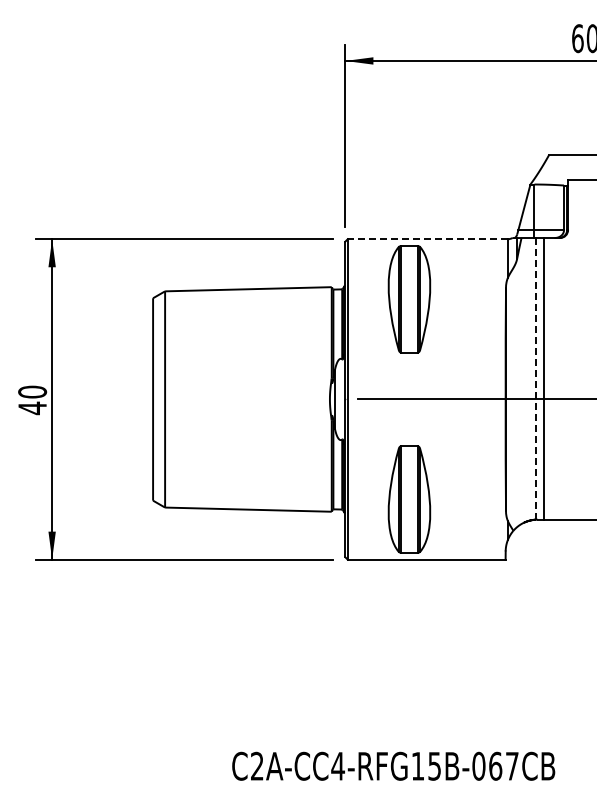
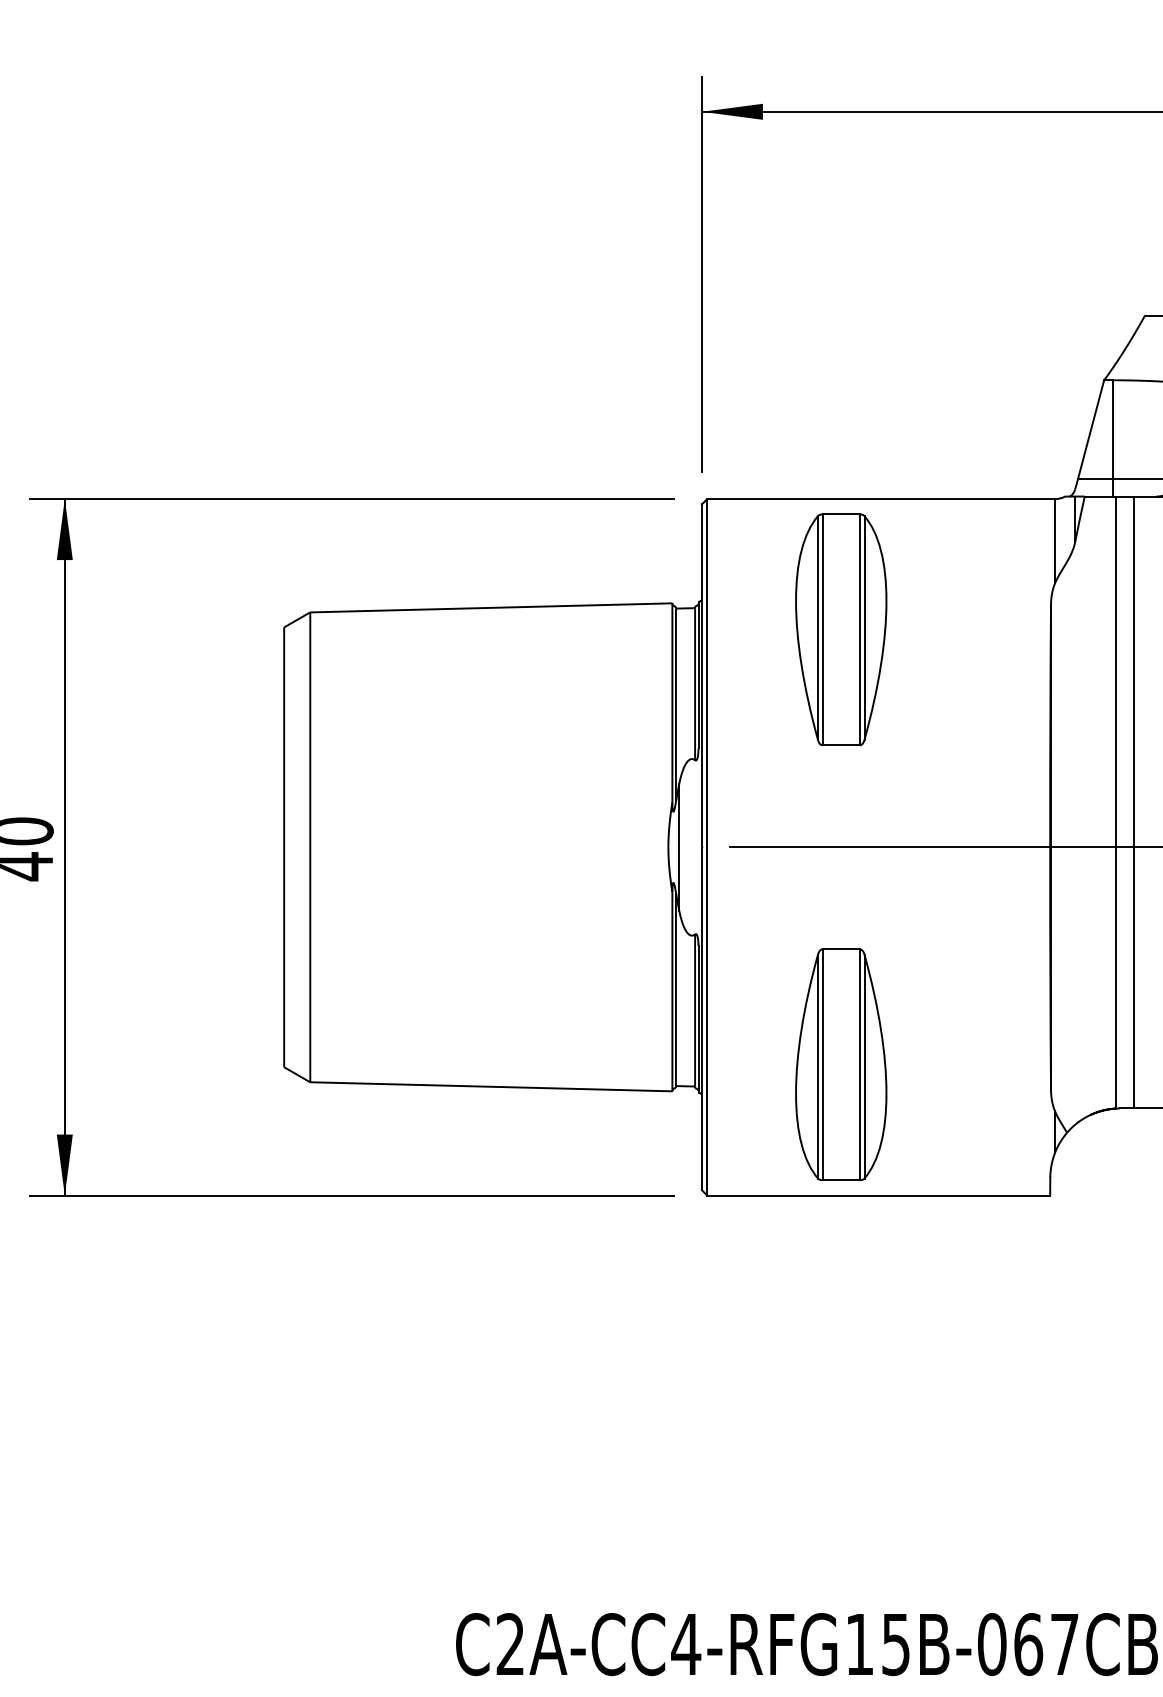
line: (427, 239) -> (880, 499), dashed -> solid
line: (536, 378) -> (1117, 801), dashed -> solid

